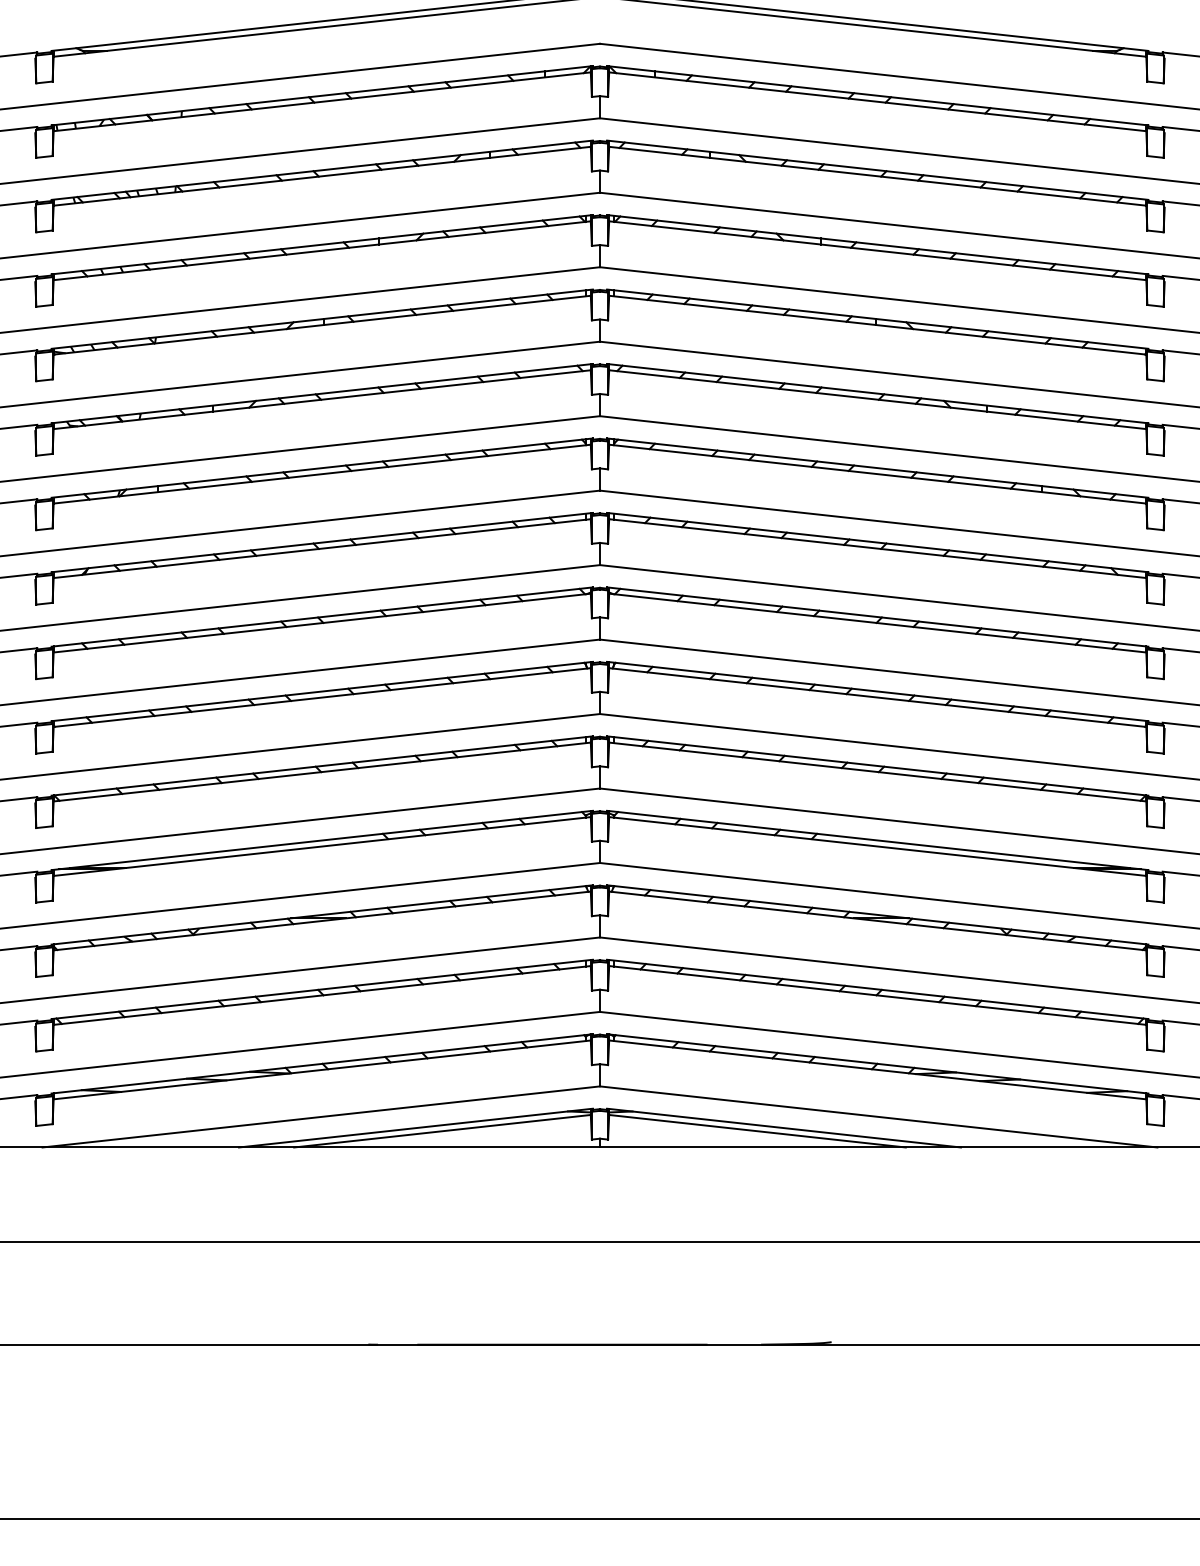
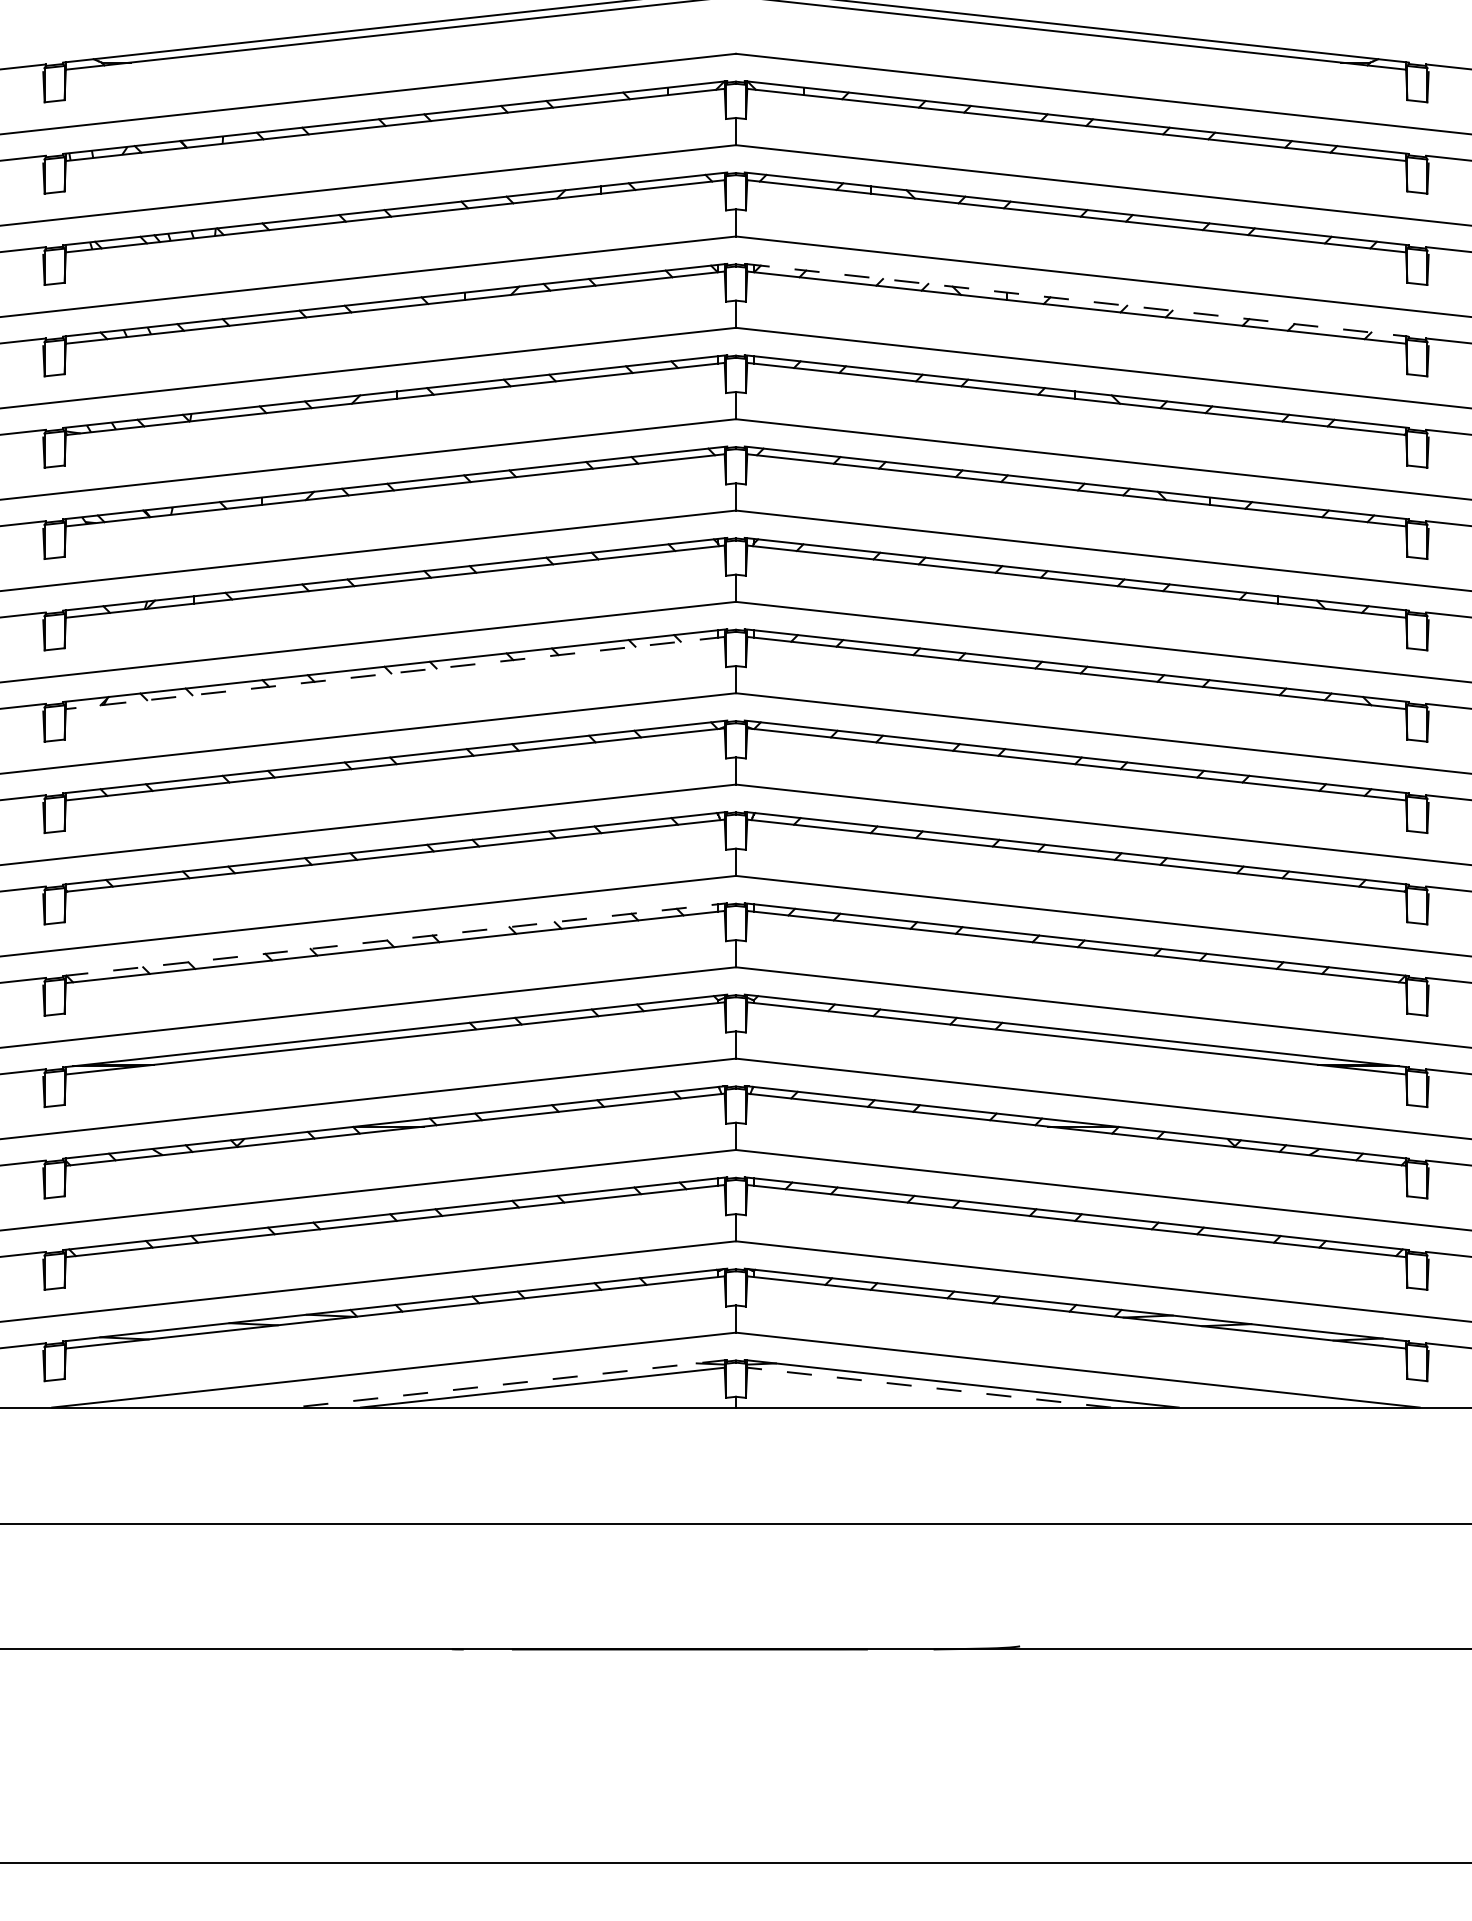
line: (878, 244) -> (1077, 299), solid -> dashed
line: (321, 548) -> (394, 672), solid -> dashed
line: (322, 765) -> (395, 939), solid -> dashed
line: (415, 1128) -> (509, 1384), solid -> dashed
line: (757, 1131) -> (929, 1387), solid -> dashed

